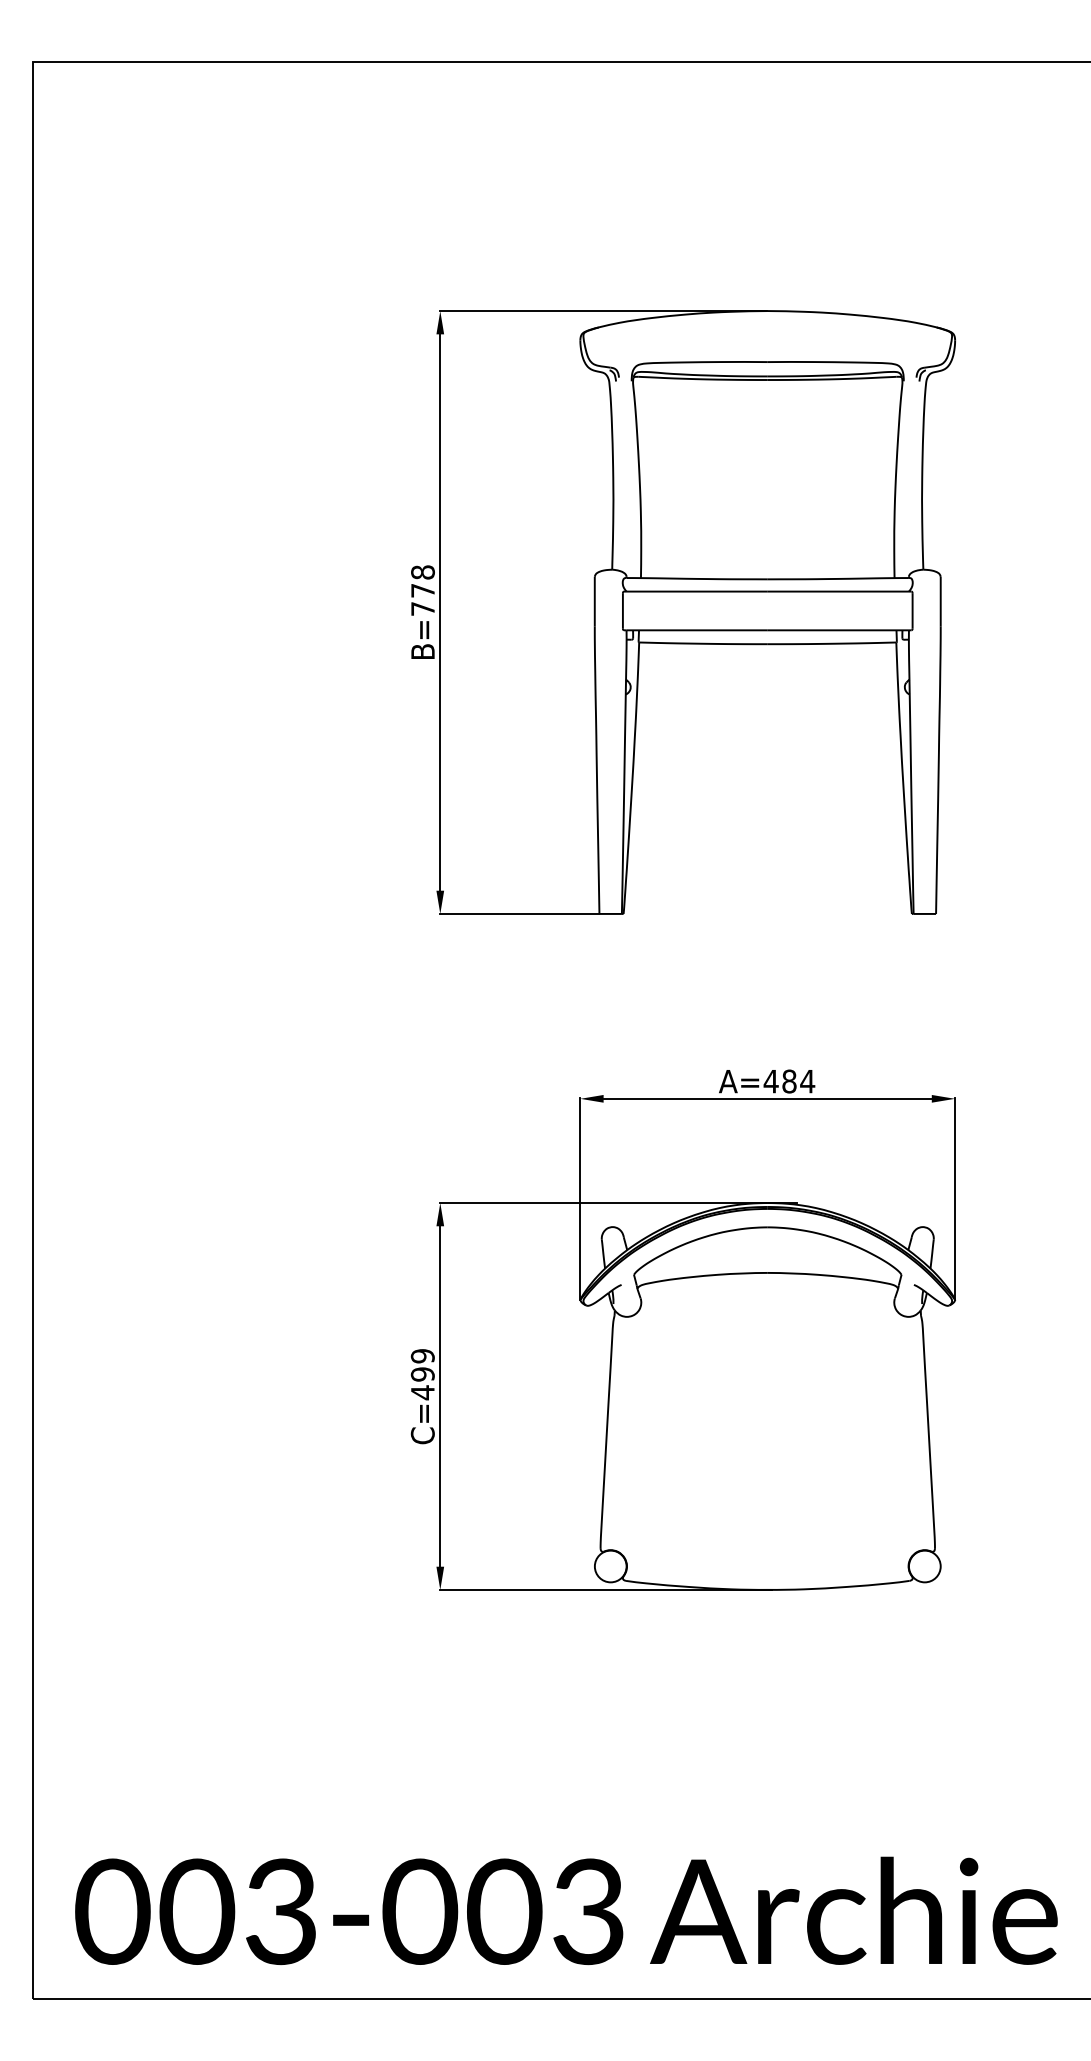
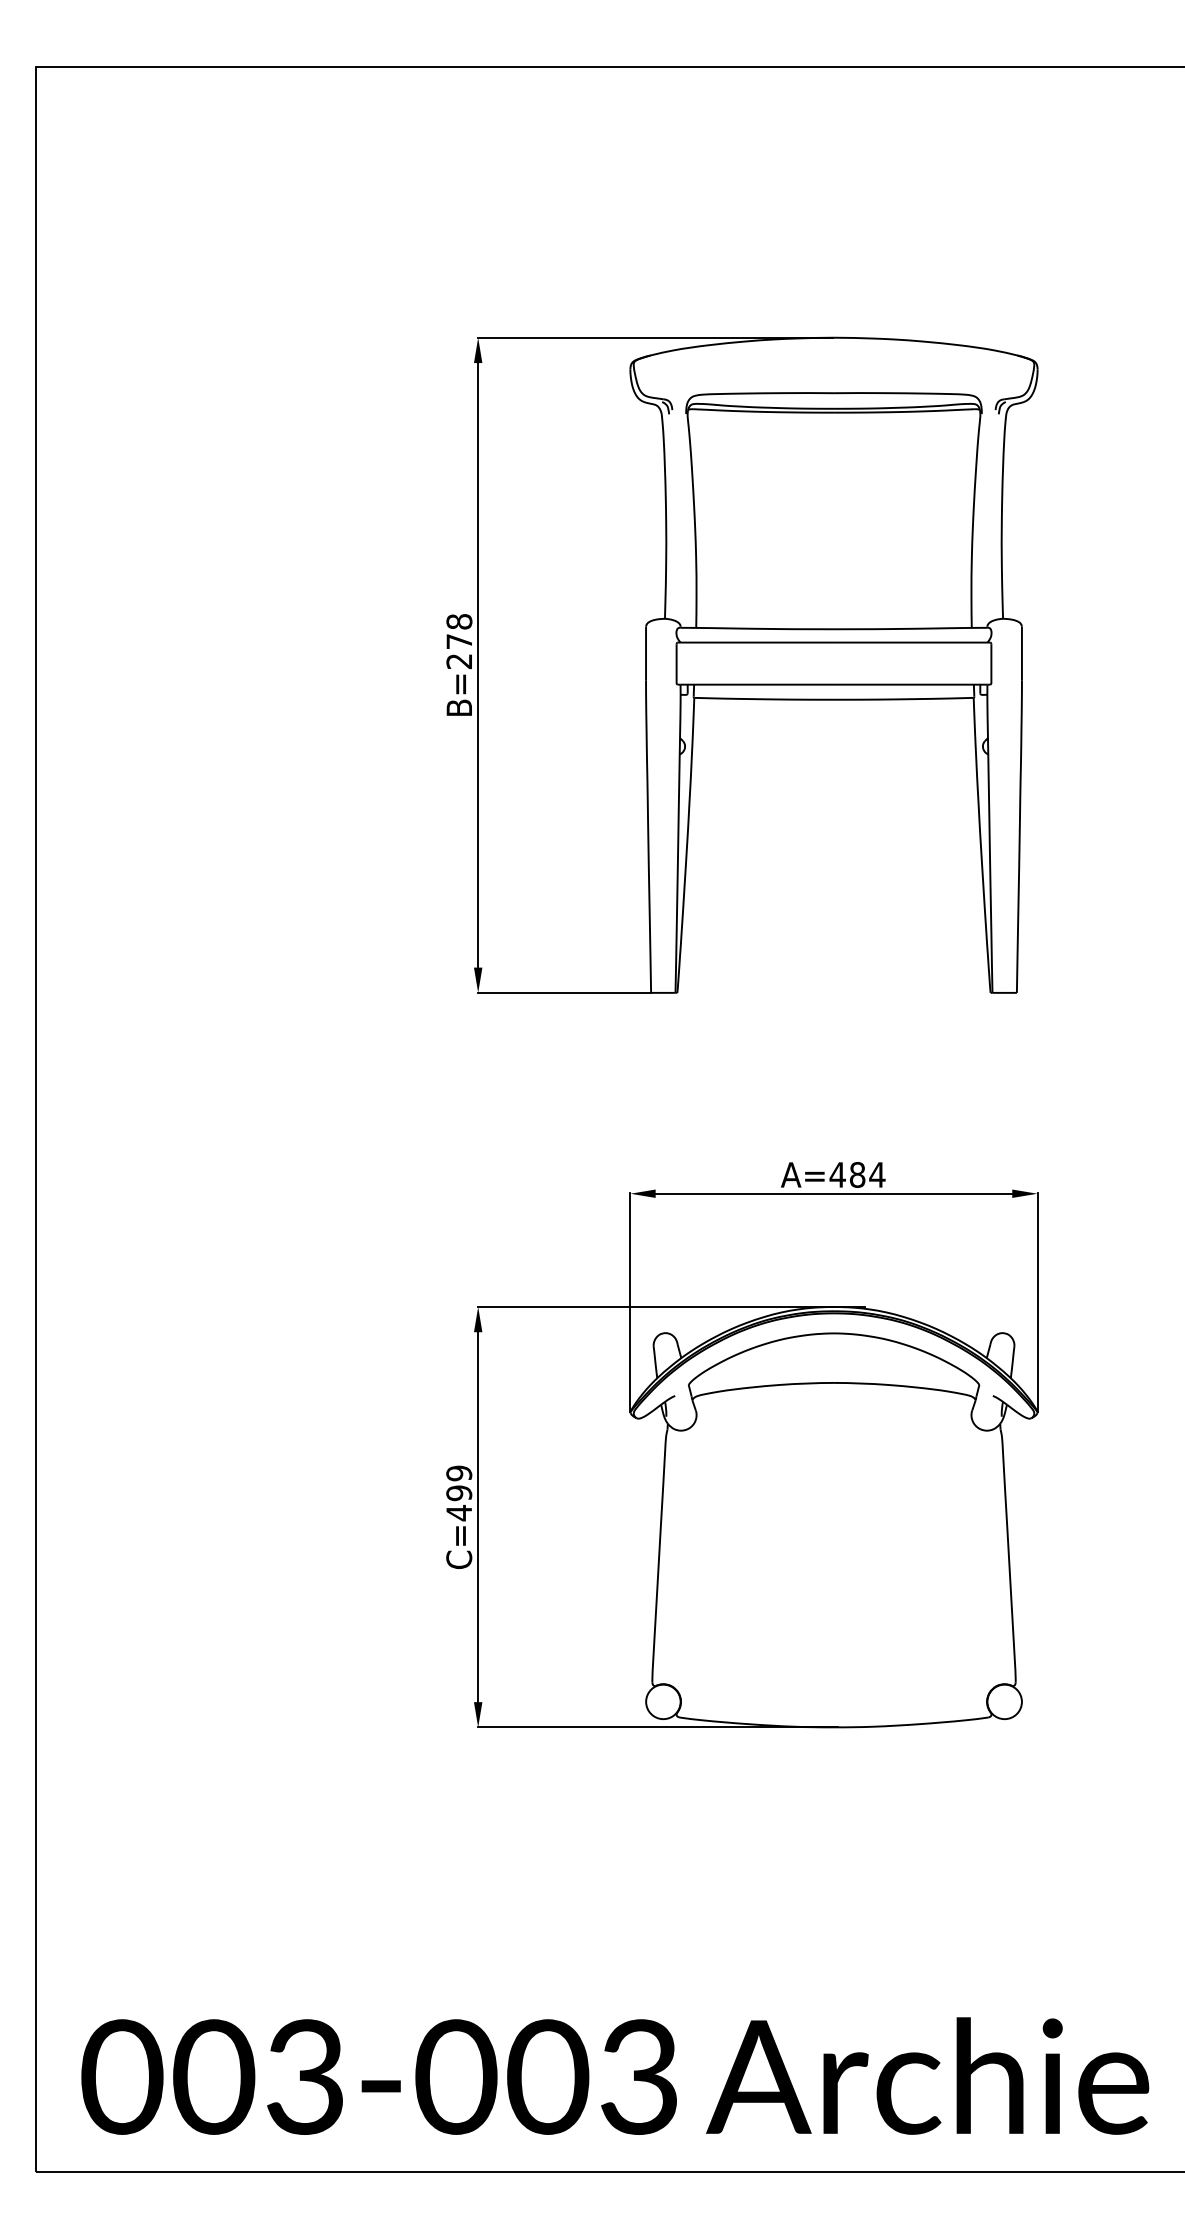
text: (422, 609) -> (458, 661), B=778 -> B=278

